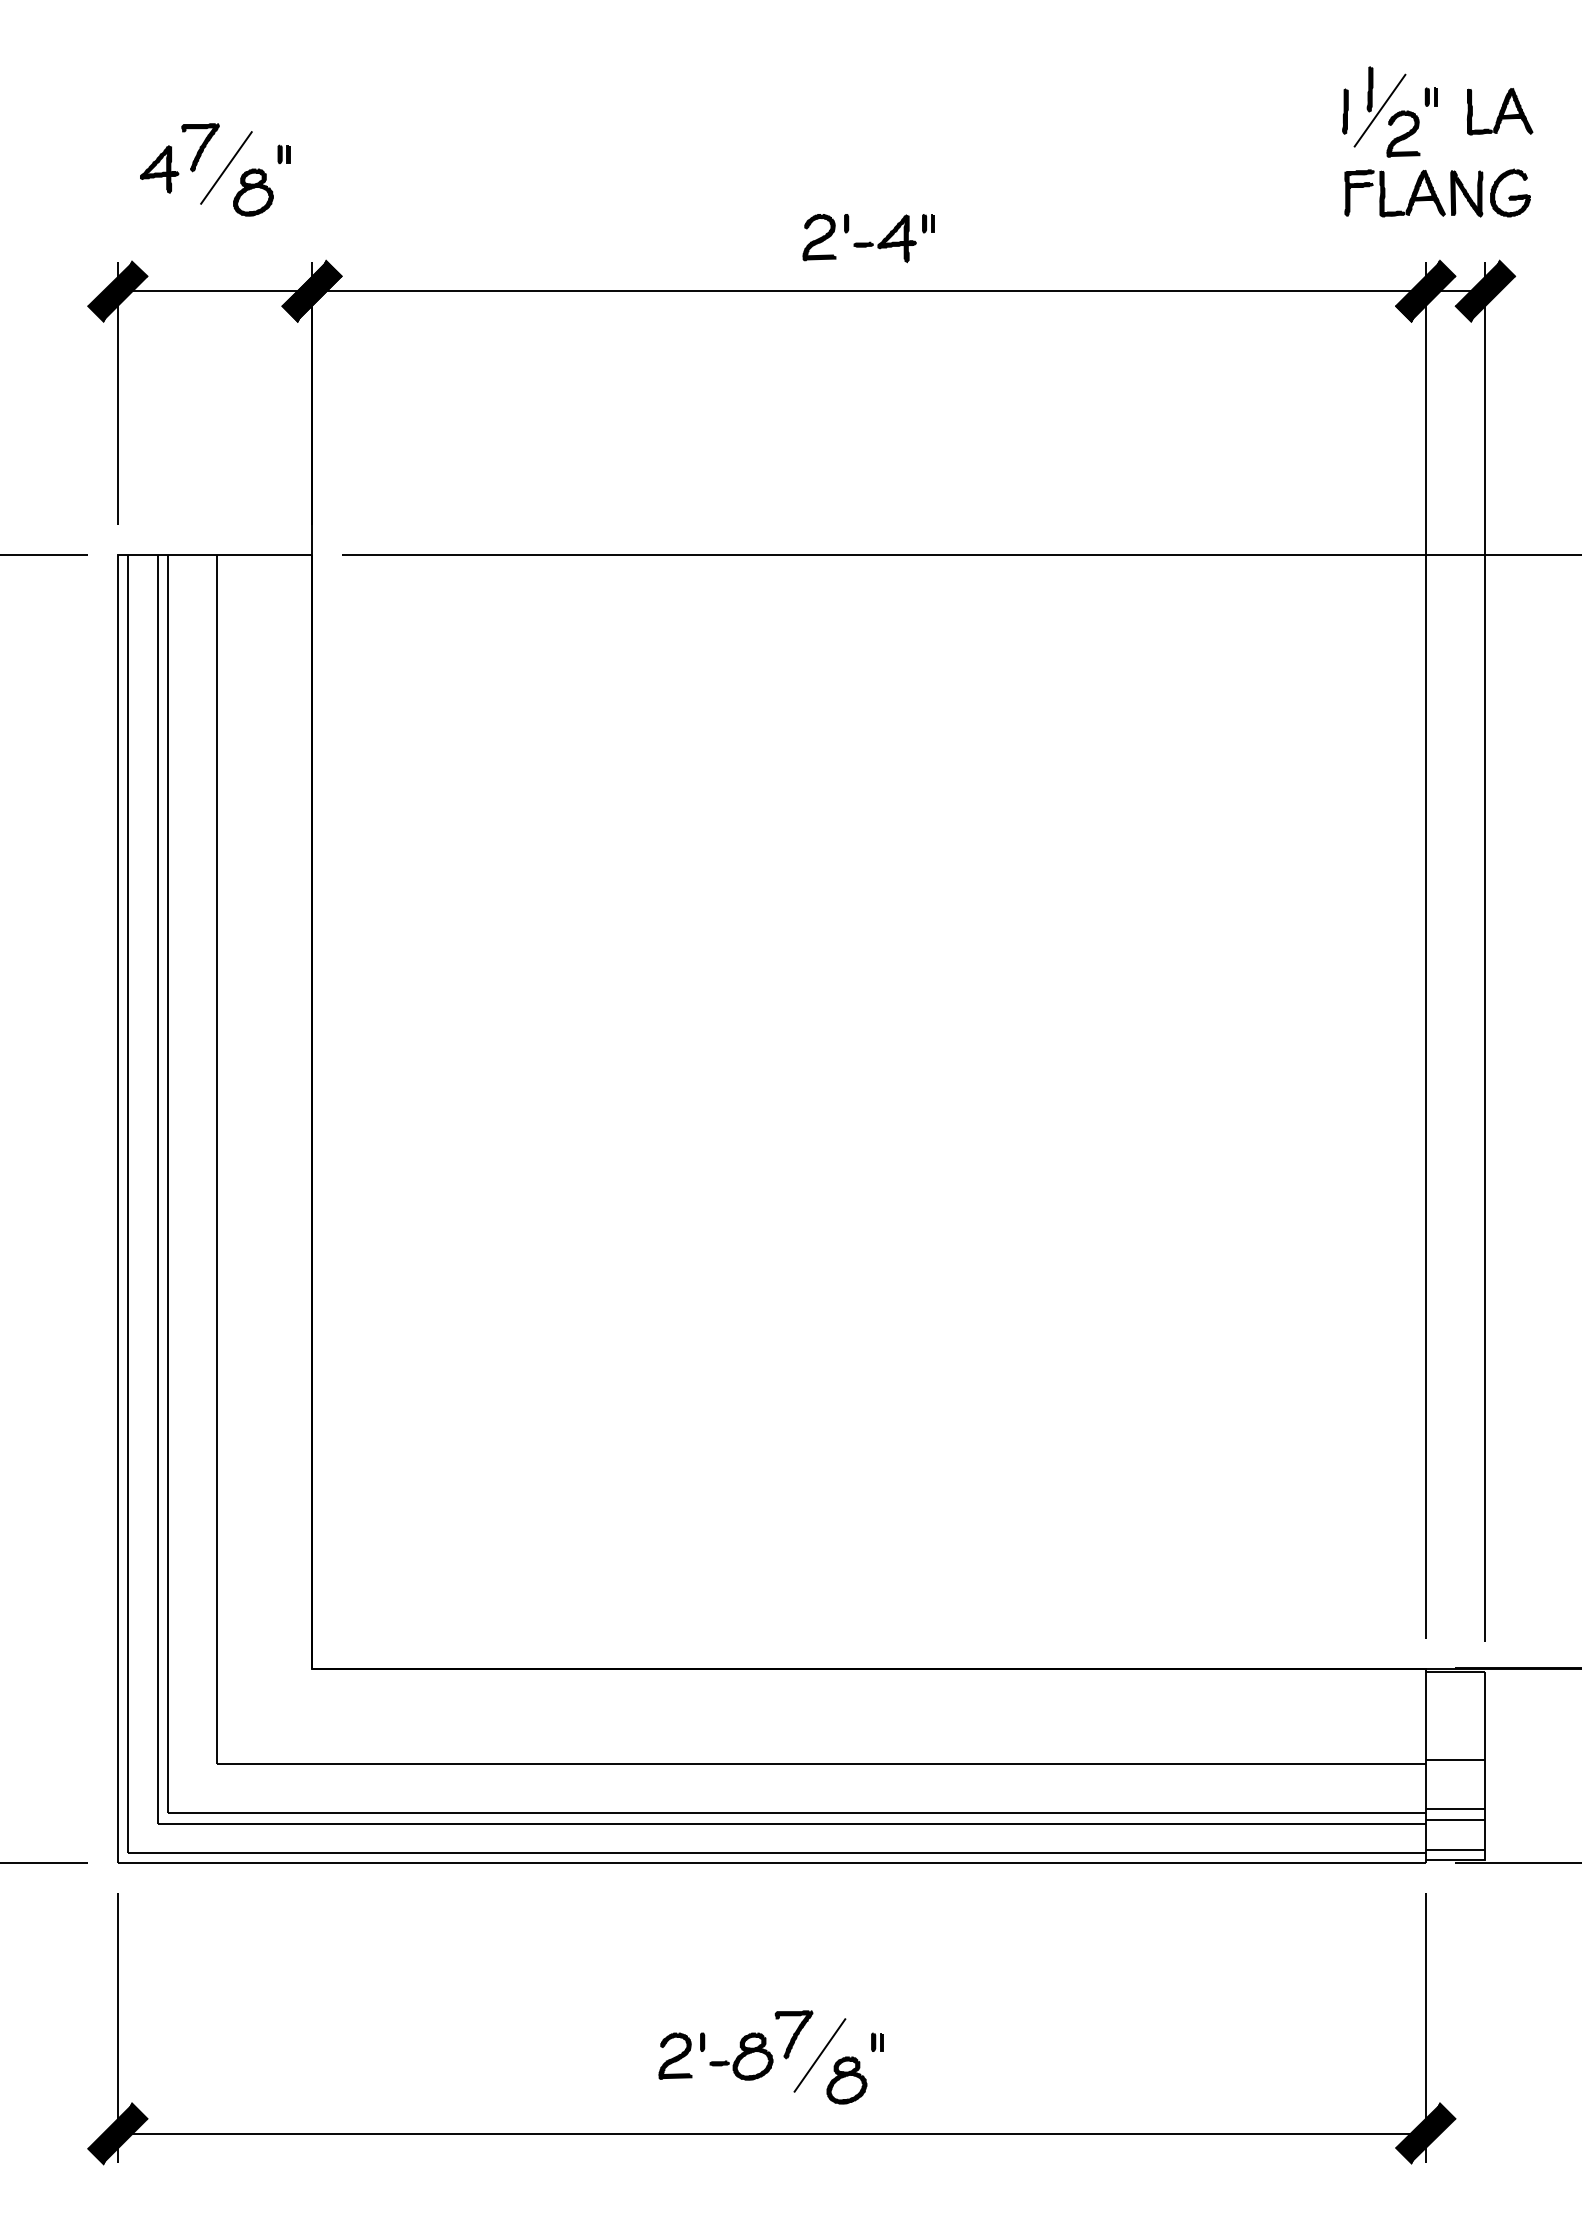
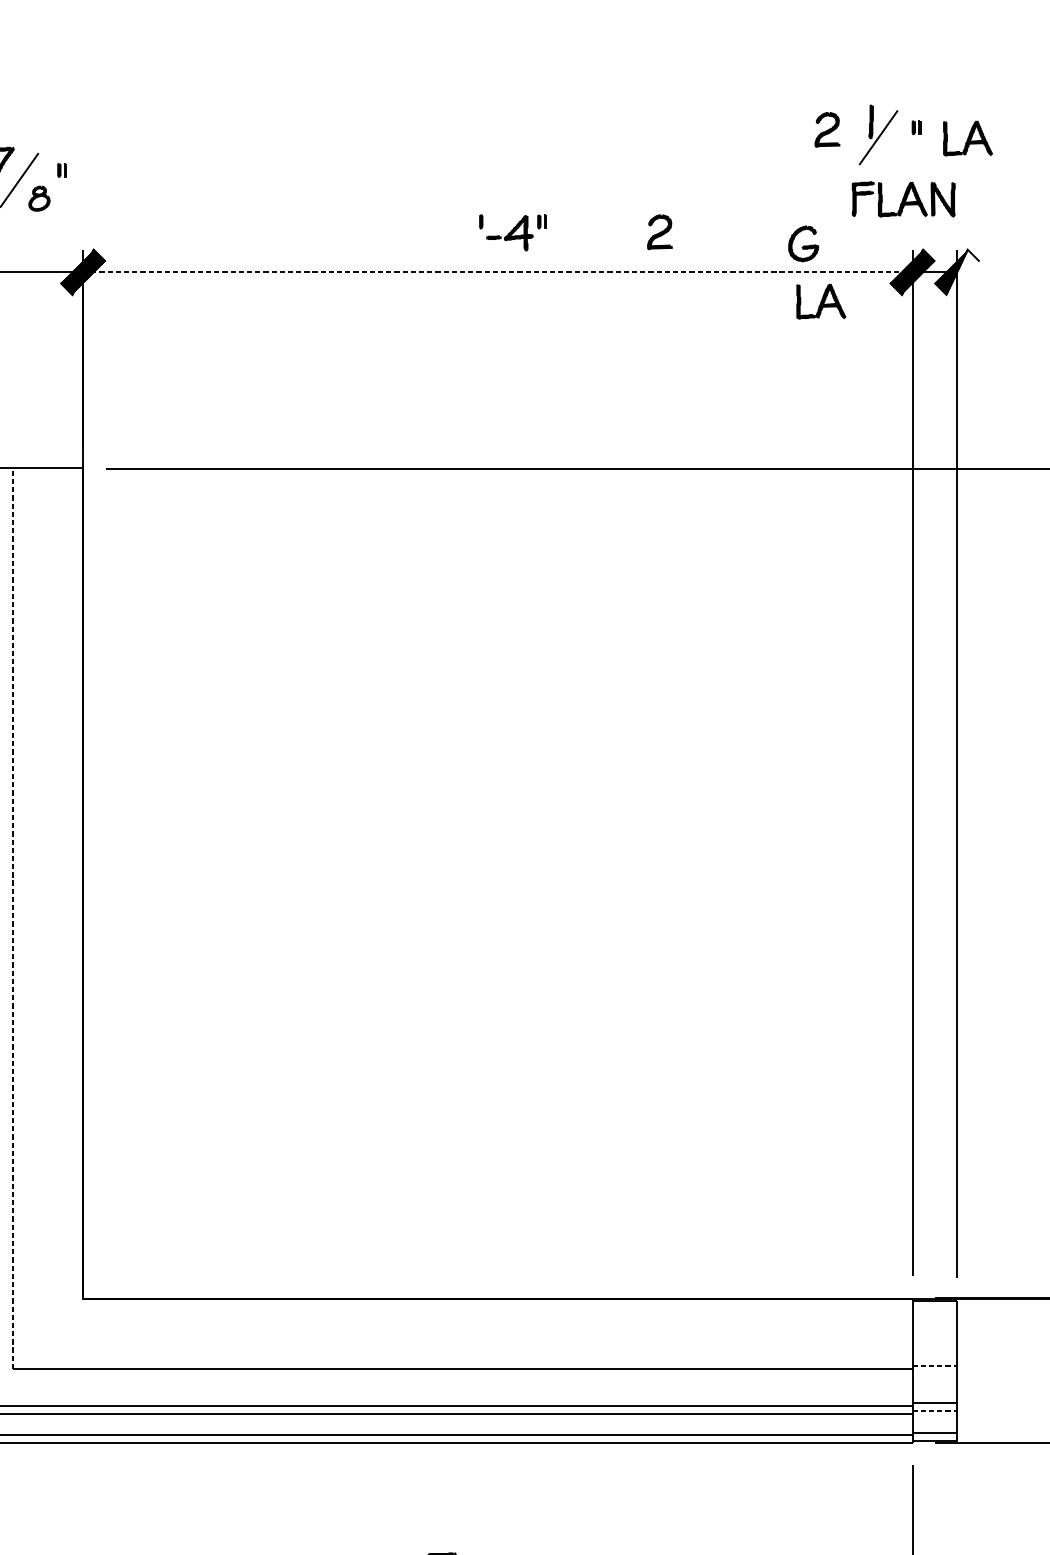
part: (1345, 111) -> (852, 138), removed
part: (1403, 133) -> (827, 129), moved
part: (253, 192) -> (39, 198), size x0.7
part: (1510, 192) -> (803, 243), moved
part: (819, 237) -> (659, 232), moved
line: (868, 291) -> (497, 272), solid -> dashed
fill: (1493, 291) -> (963, 272), removed
part: (1303, 330) -> (821, 301), added
line: (217, 1159) -> (12, 918), solid -> dashed
line: (1455, 1759) -> (934, 1365), solid -> dashed
line: (1455, 1819) -> (934, 1410), solid -> dashed

